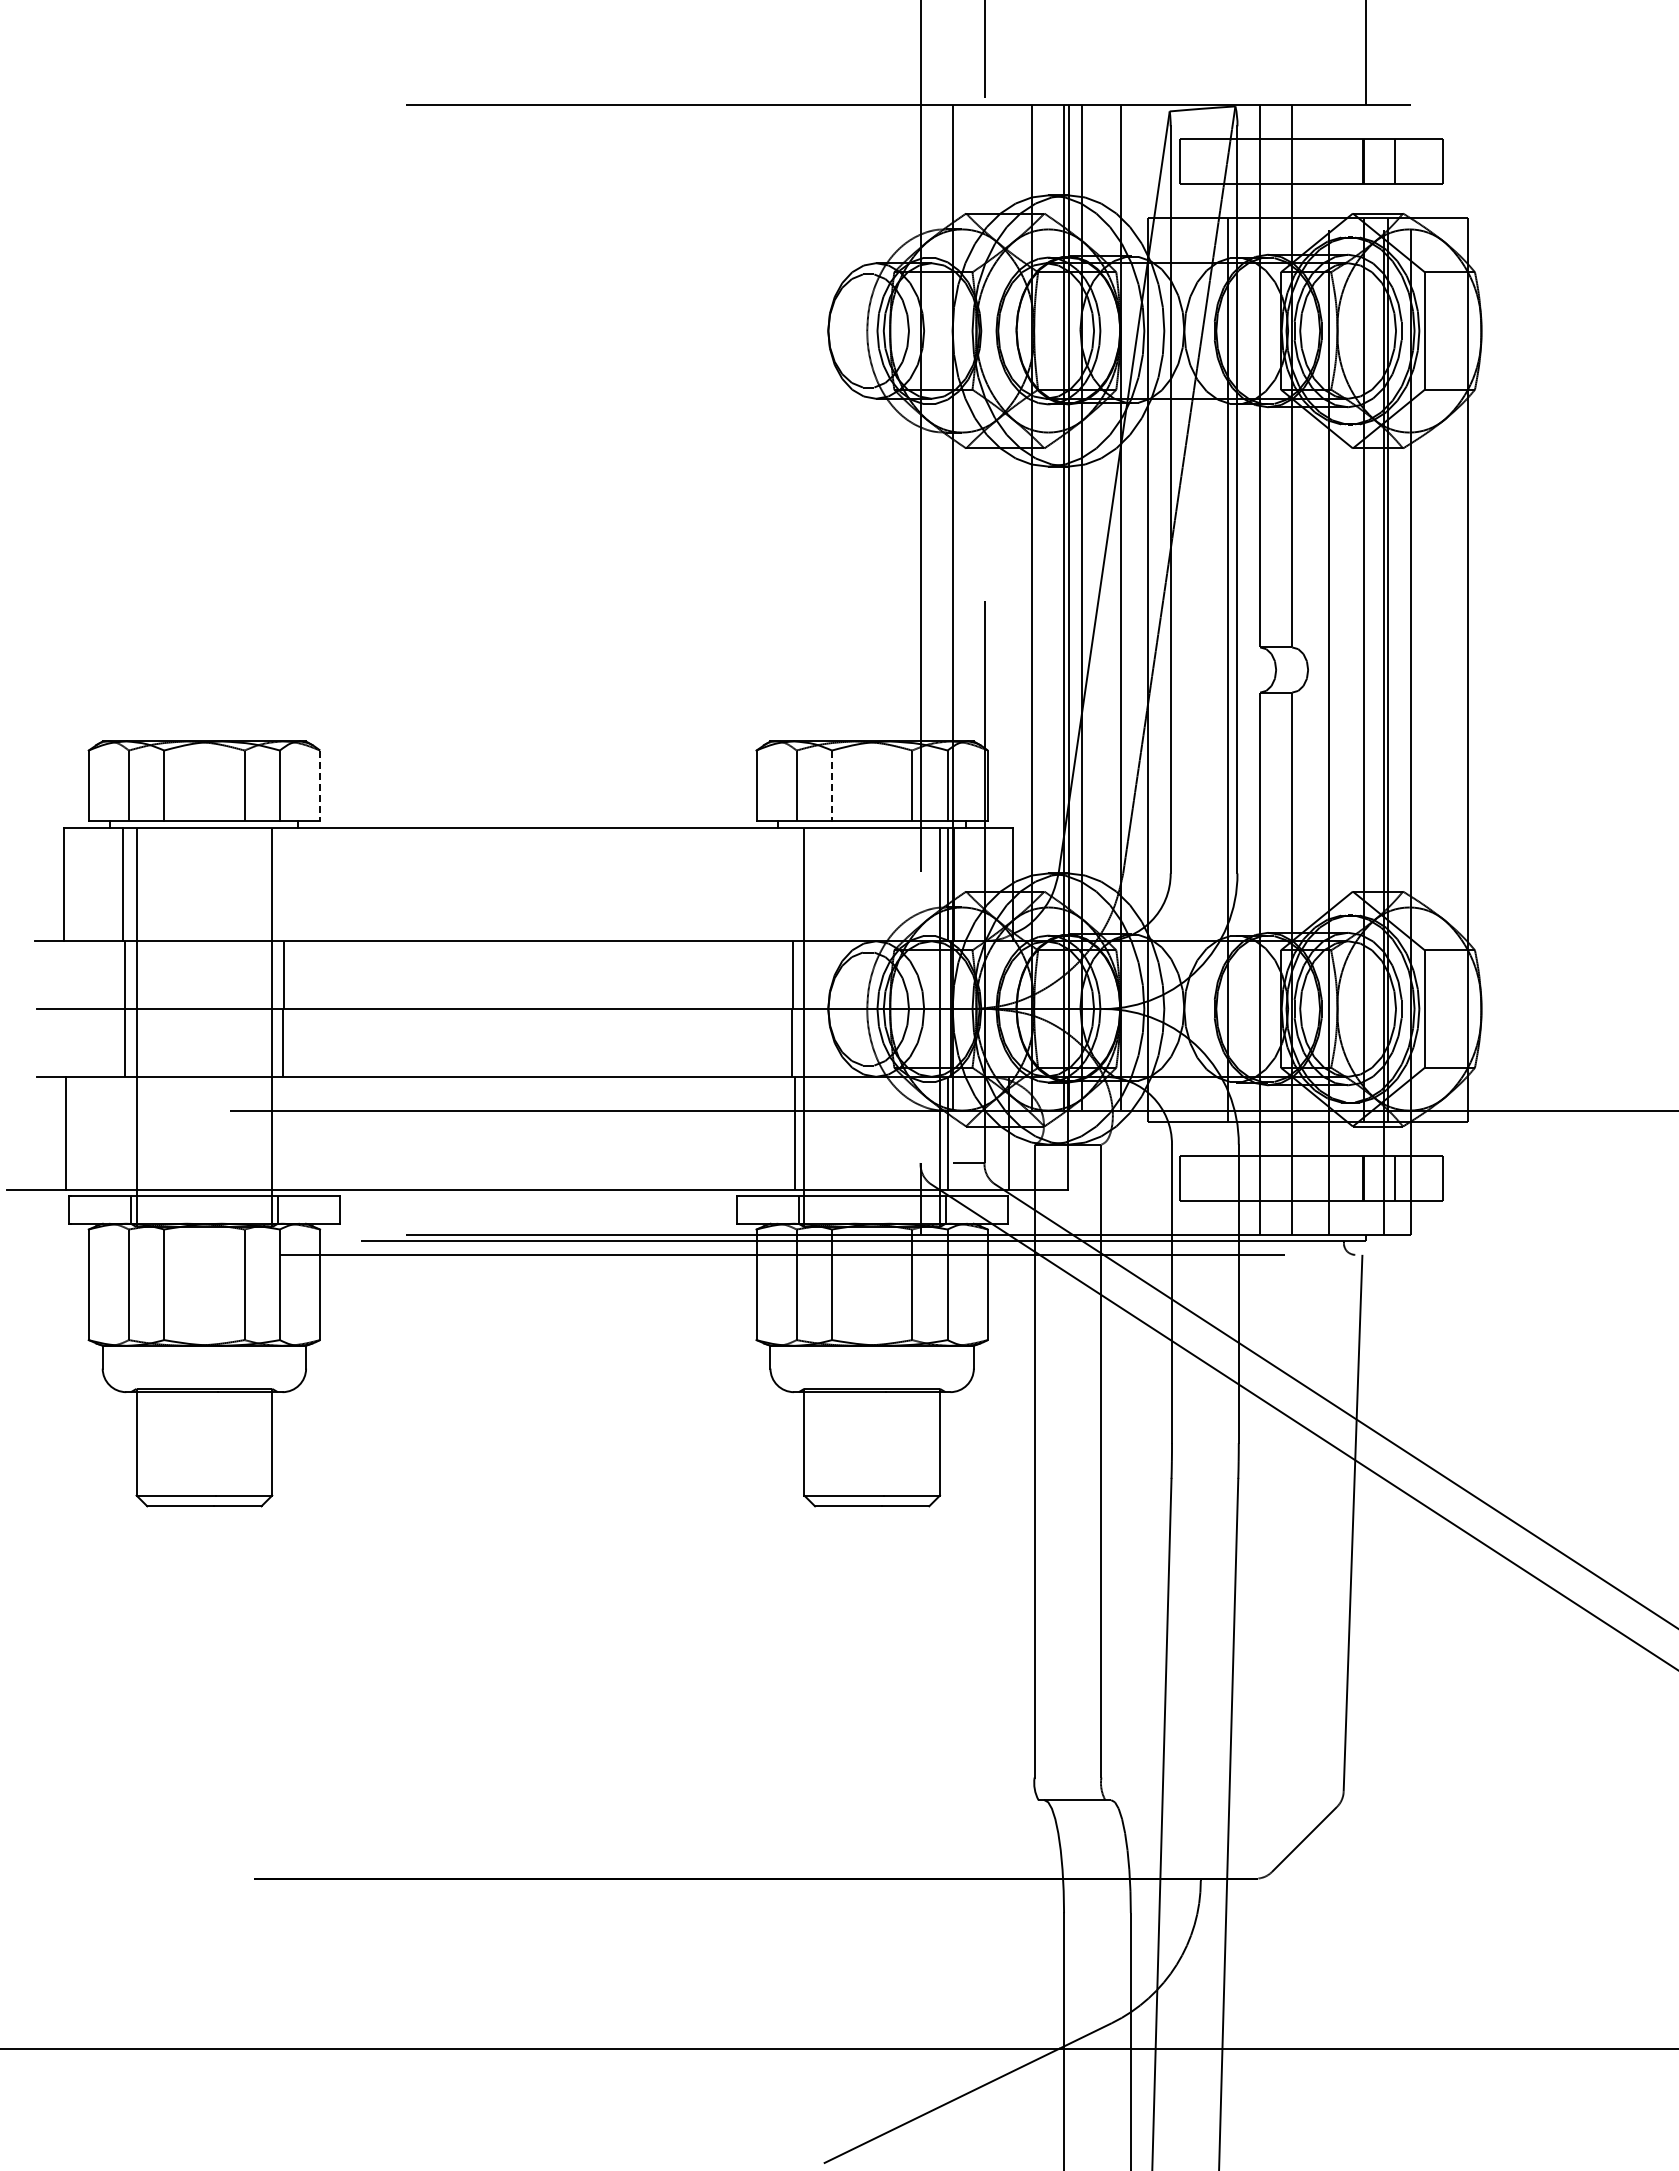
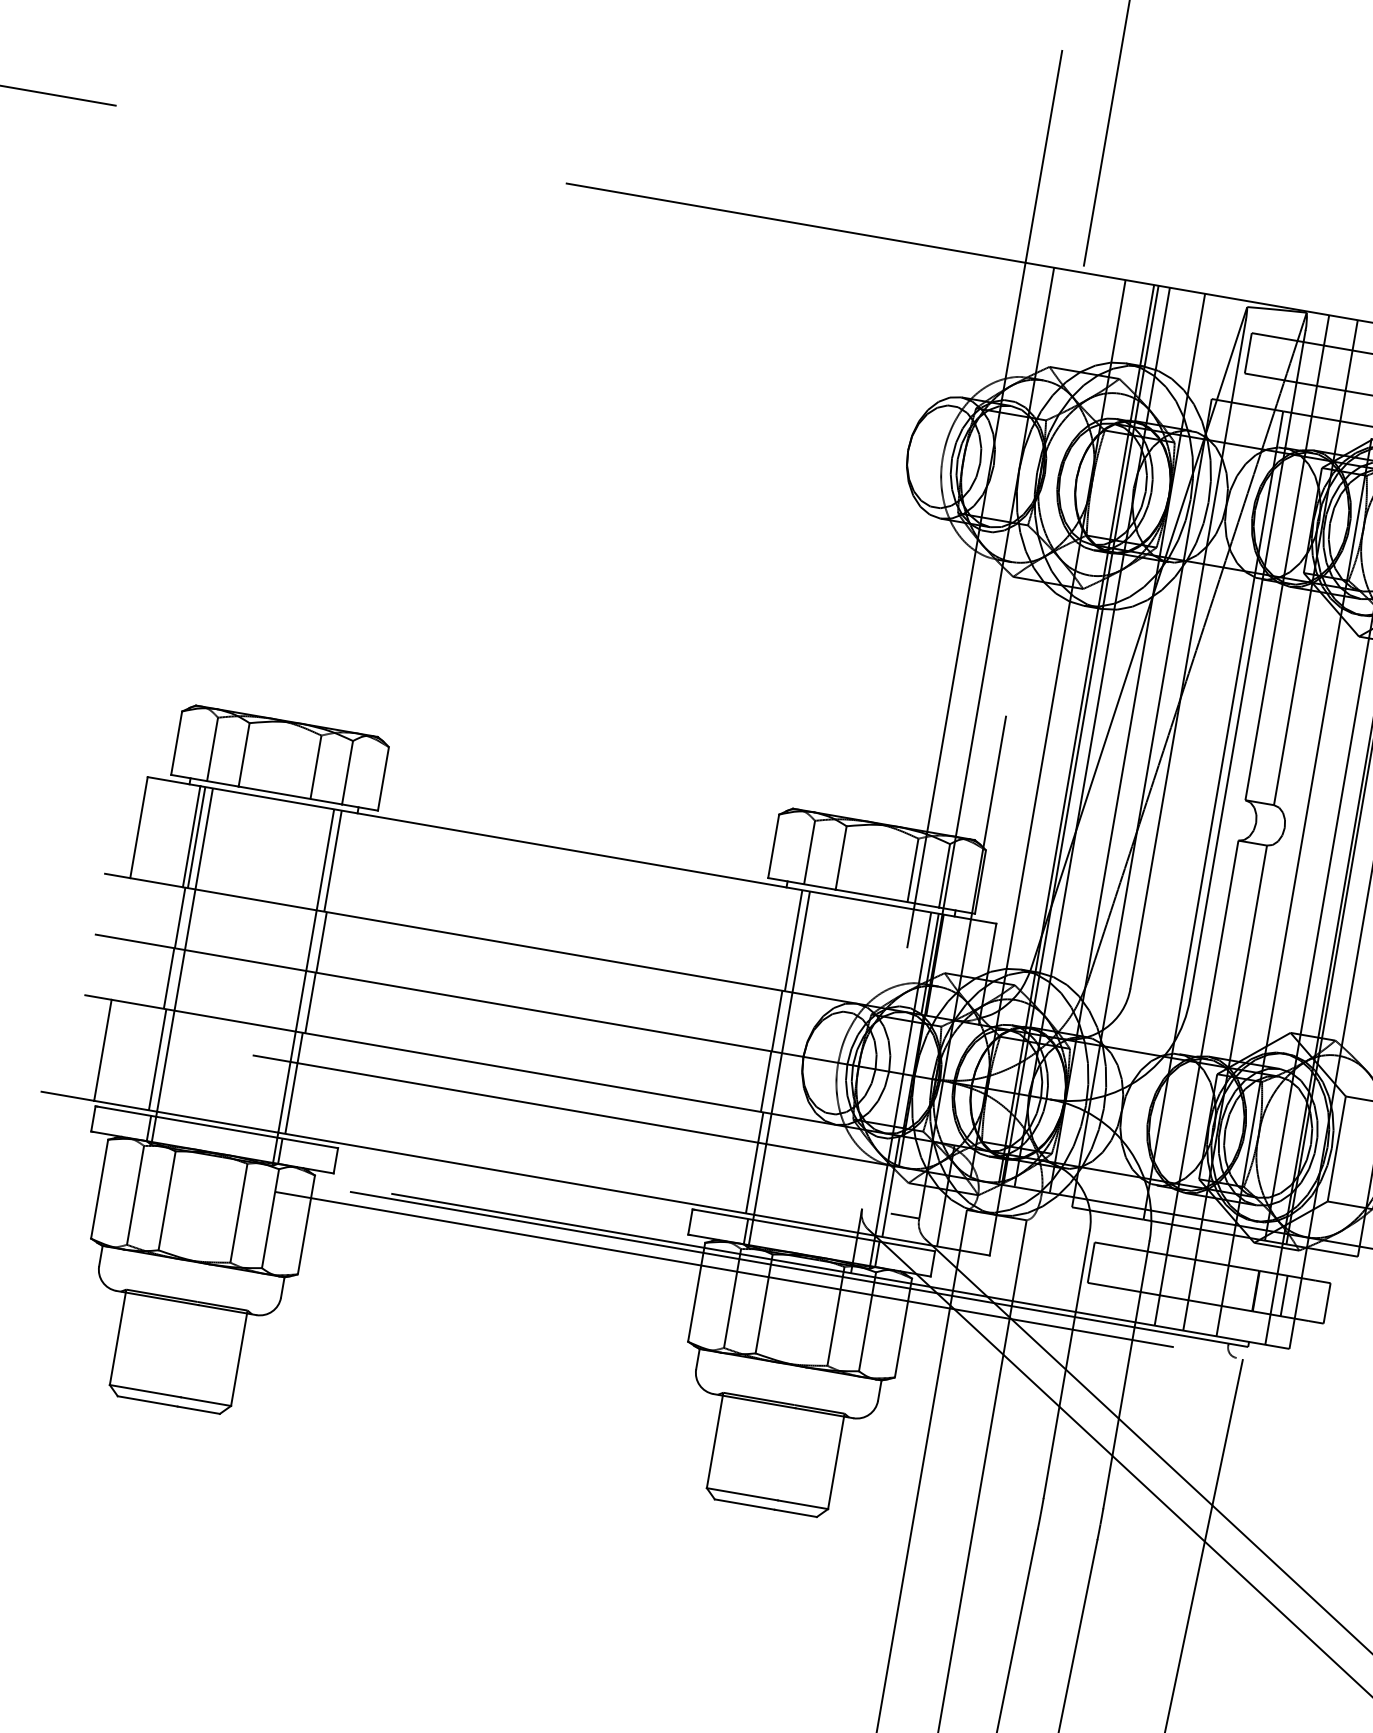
line: (320, 786) -> (383, 779), dashed -> solid
line: (832, 786) -> (841, 858), dashed -> solid
line: (128, 884) -> (196, 837), added
line: (280, 884) -> (332, 860), added
line: (795, 884) -> (793, 940), added
line: (127, 1132) -> (157, 1058), added
line: (280, 1132) -> (294, 1082), added

